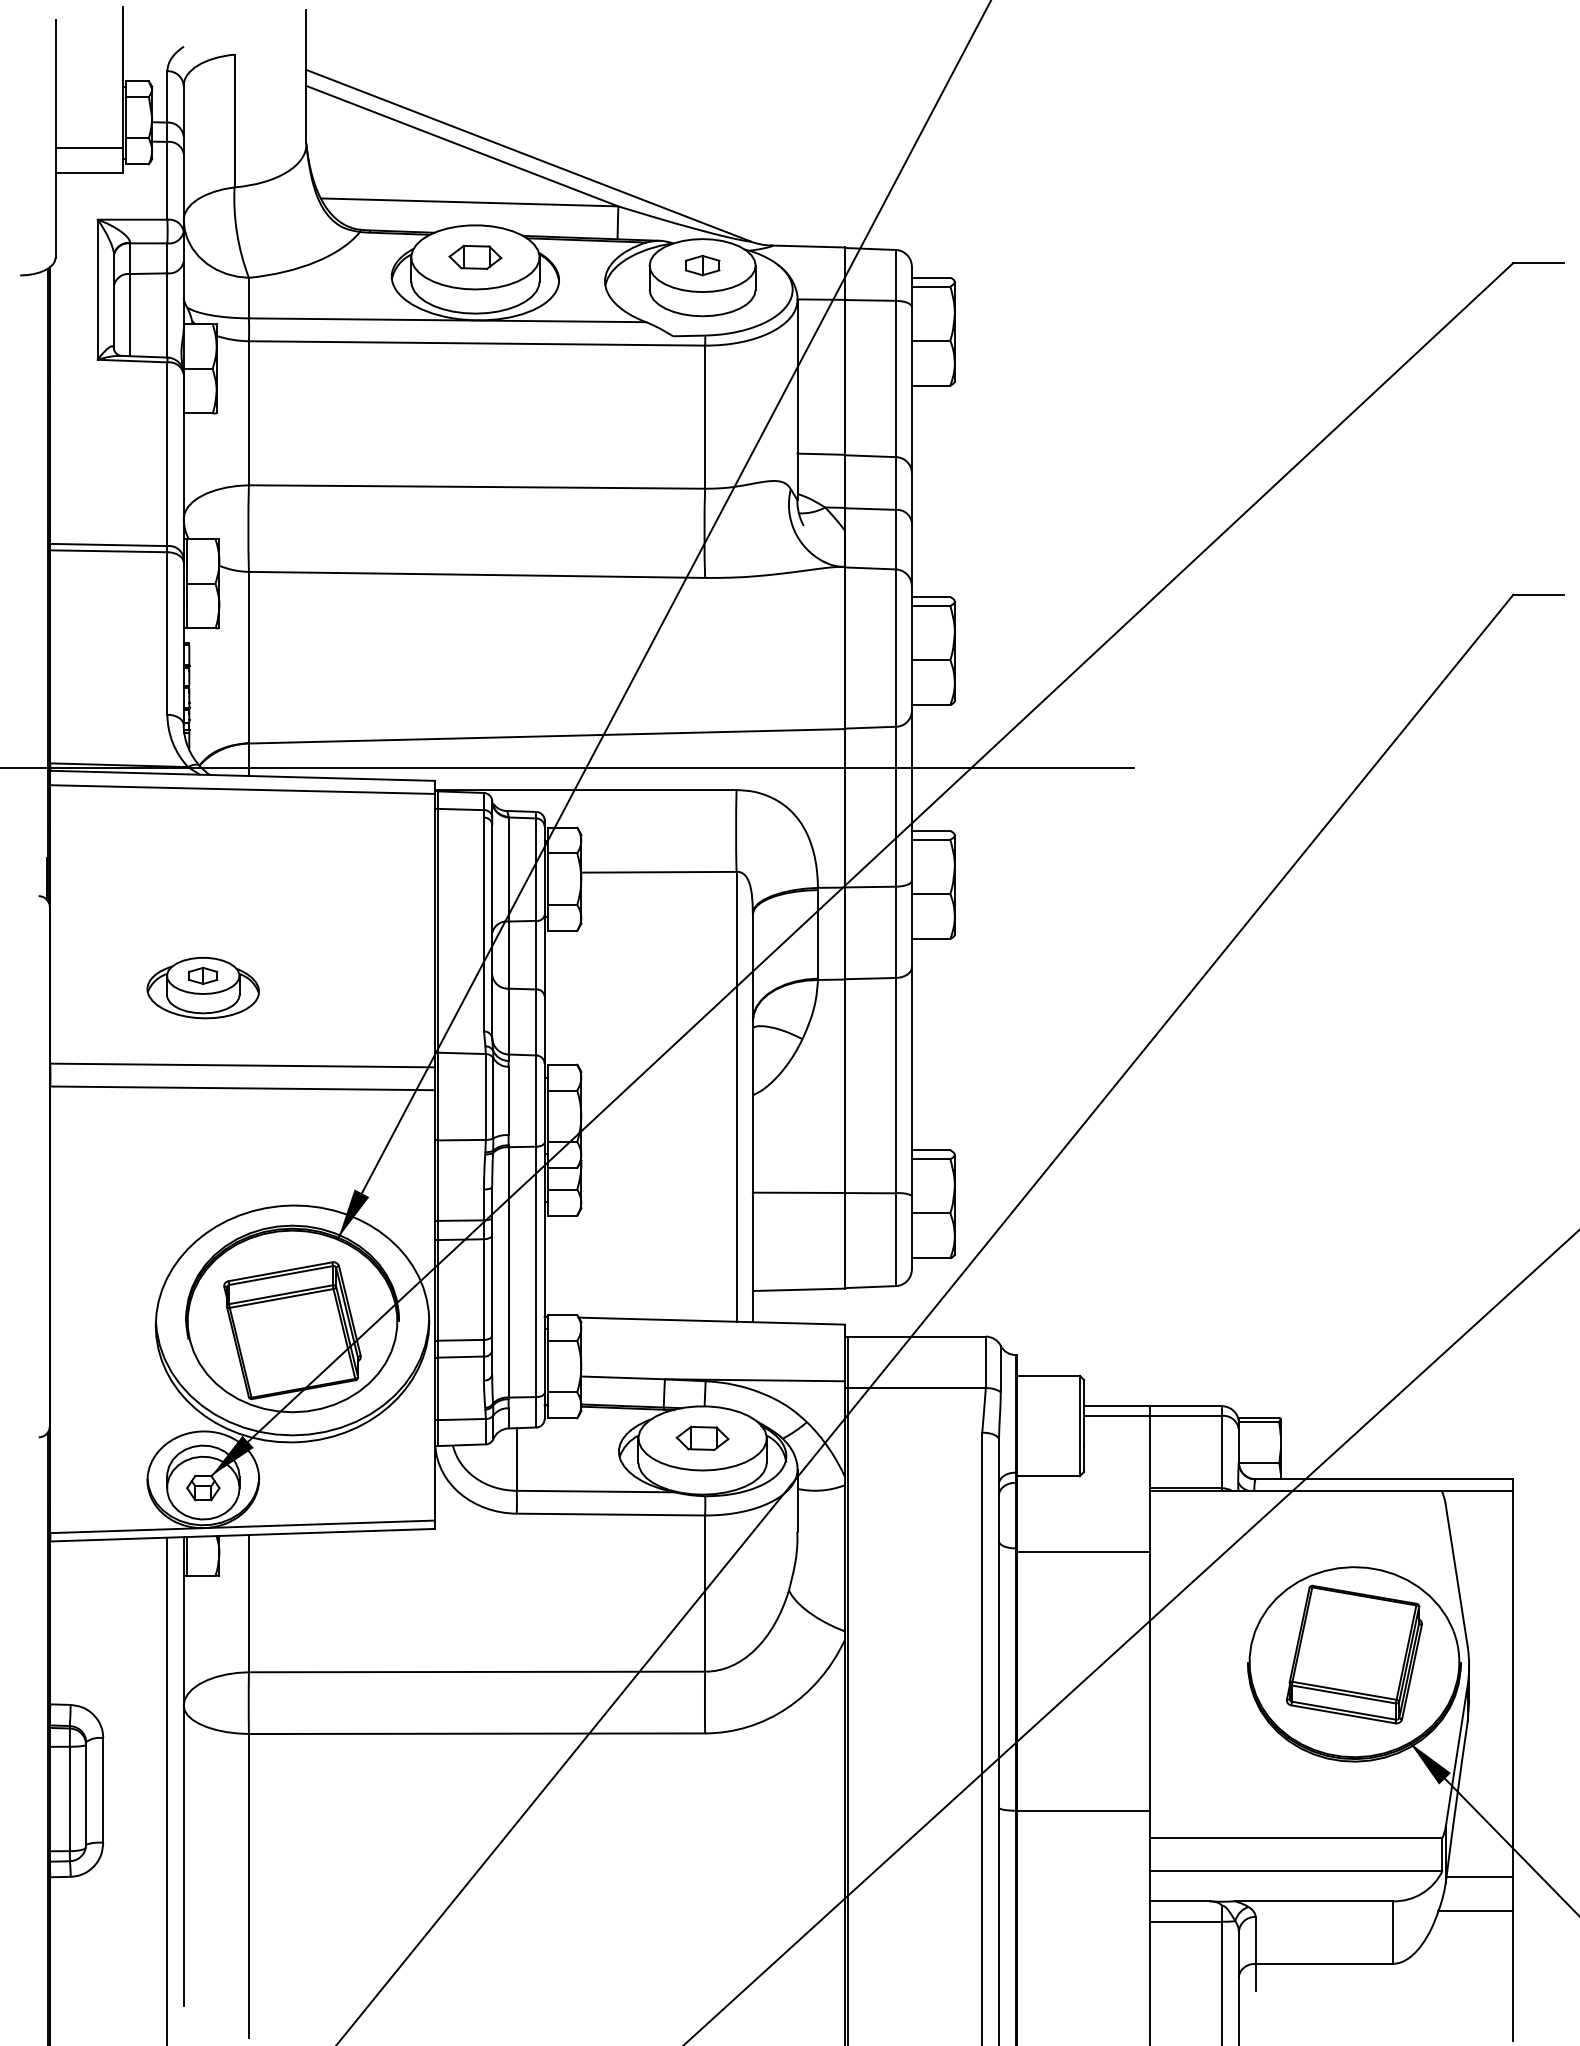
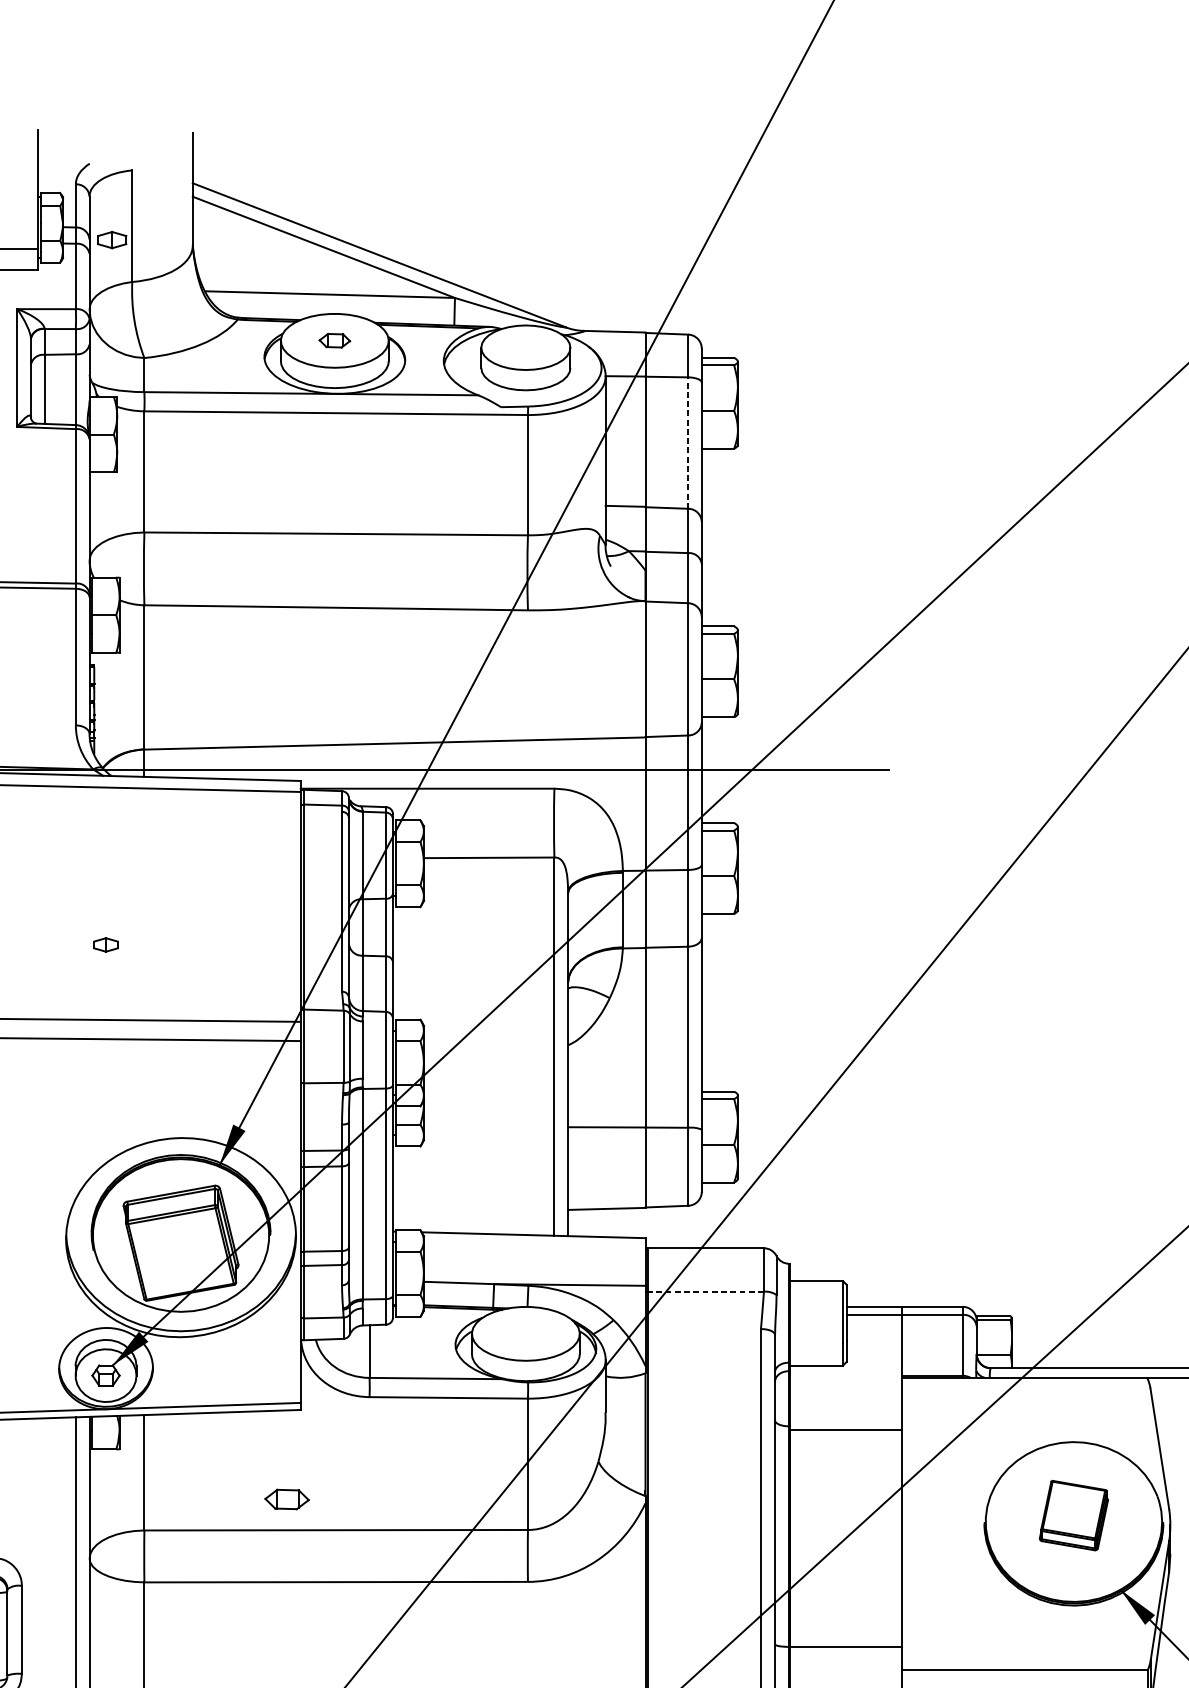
part: (475, 256) -> (334, 340), size x0.7
part: (702, 265) -> (112, 240), moved
line: (895, 378) -> (688, 442), solid -> dashed
part: (202, 988) -> (105, 955), removed
line: (917, 1388) -> (706, 1291), solid -> dashed
part: (702, 1437) -> (286, 1498), moved
part: (1354, 1654) -> (1073, 1515), size x0.6

